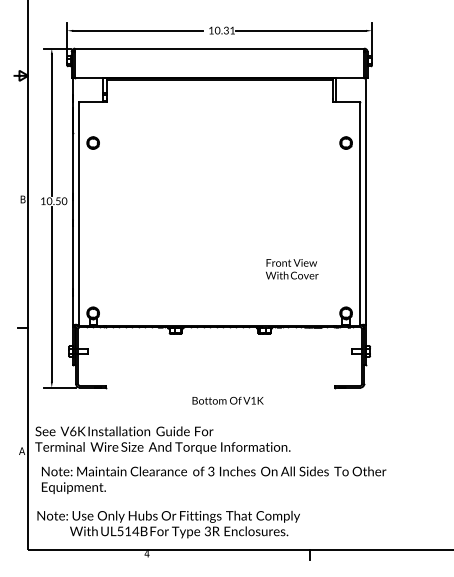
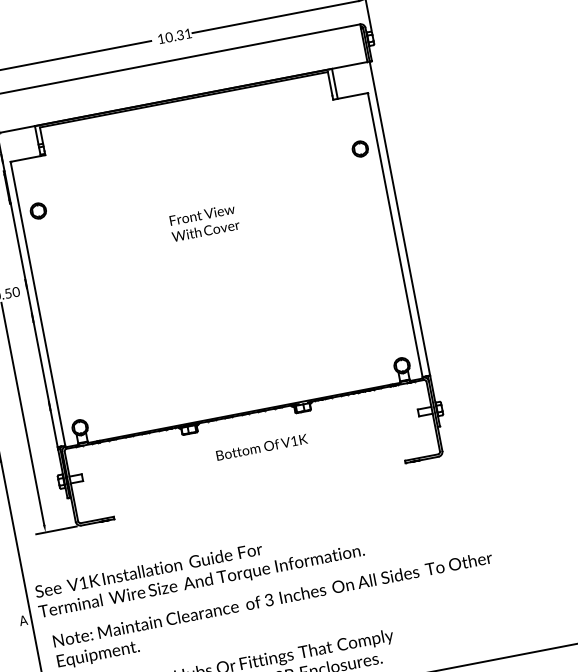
text: (292, 269) -> (204, 223), moved
text: (227, 400) -> (261, 447), moved
text: (73, 431) -> (84, 582), V6K -> V1K

